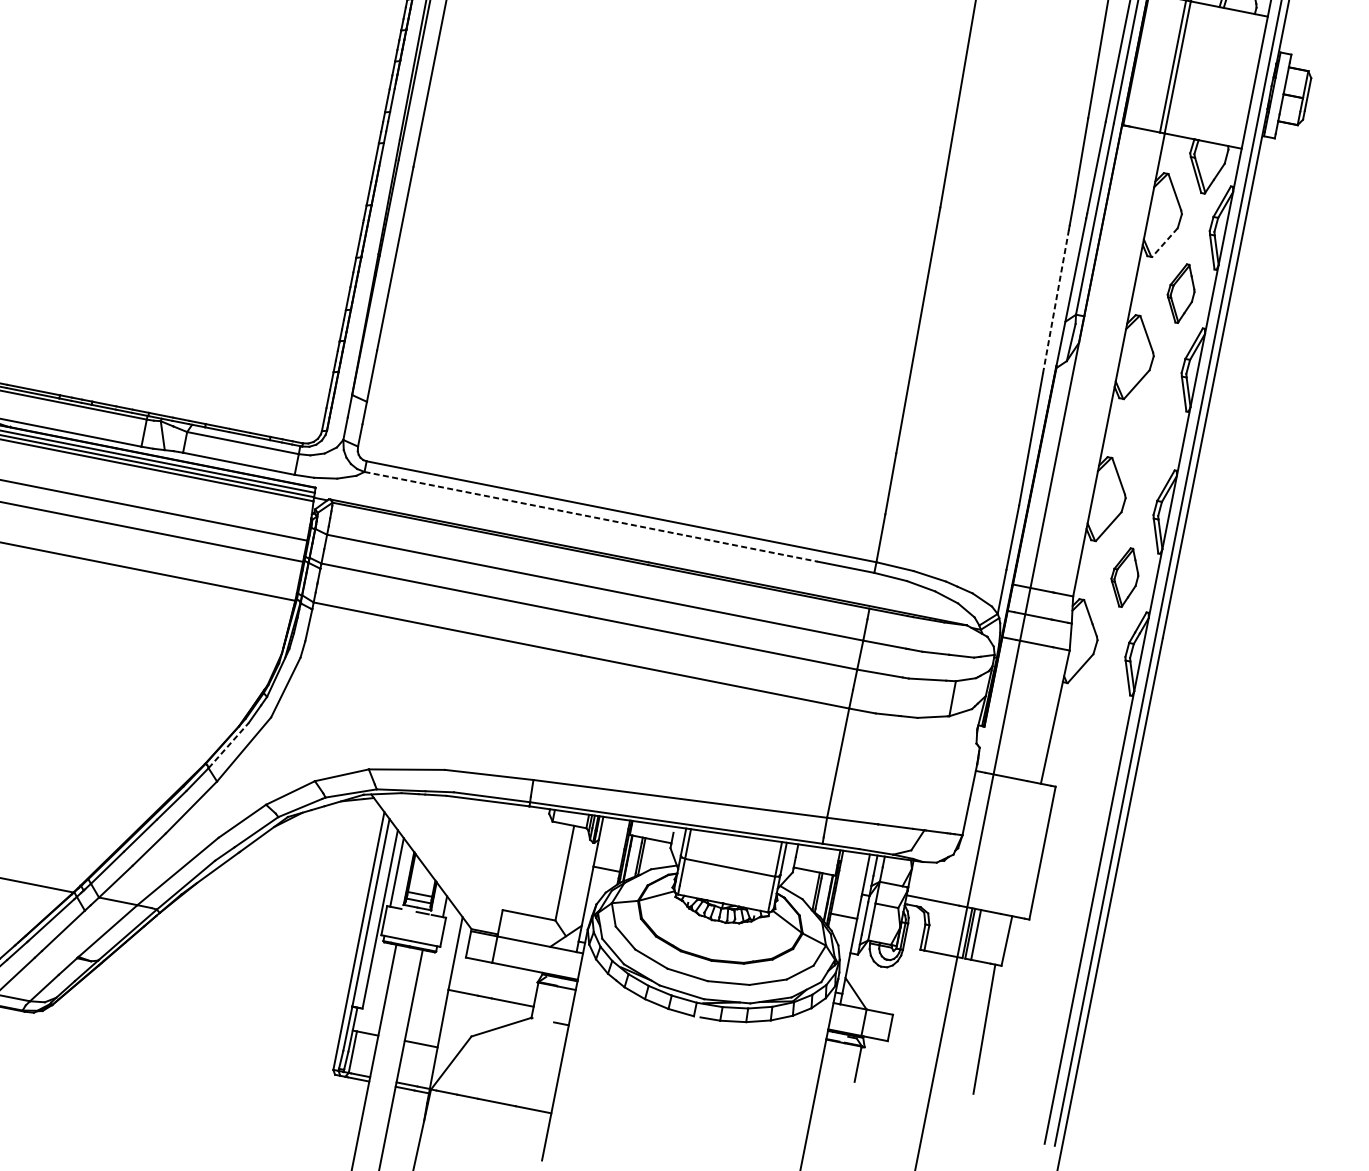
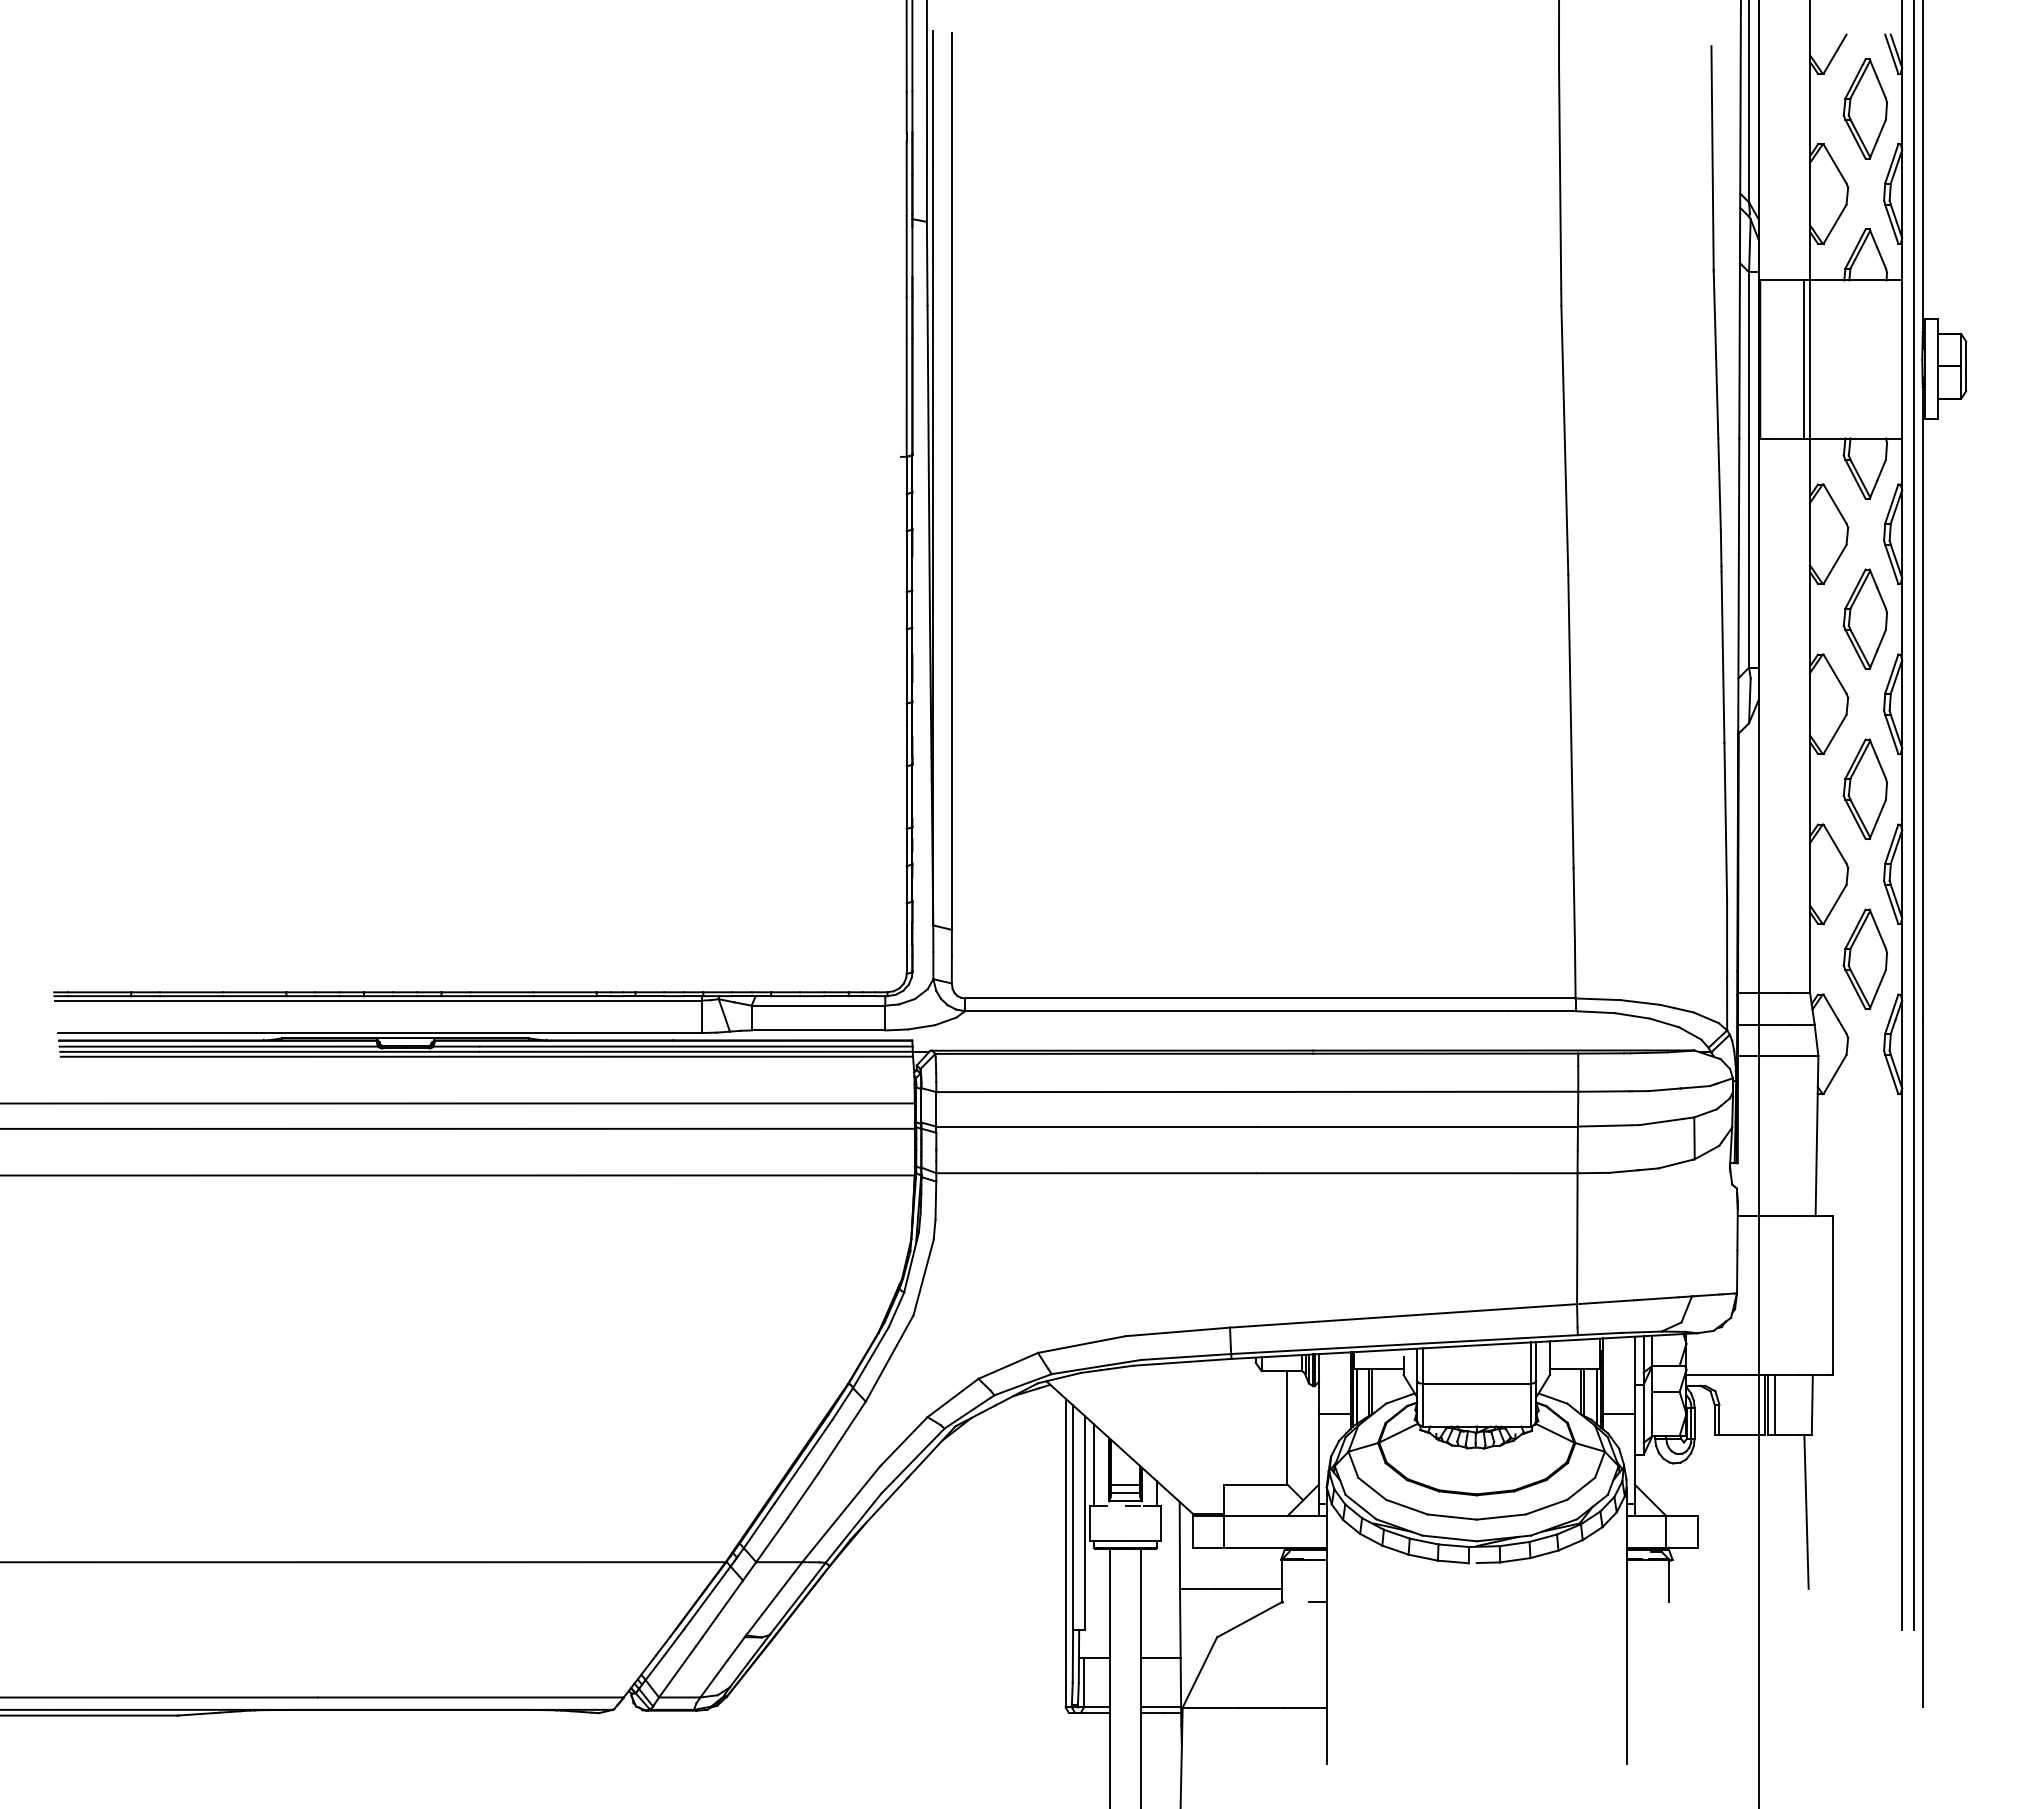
line: (1165, 242) -> (1835, 564), dashed -> solid
part: (1180, 292) -> (1864, 618), size x1.43
line: (1055, 301) -> (1722, 657), dashed -> solid
part: (1152, 434) -> (1864, 788), added
line: (591, 517) -> (1236, 1011), dashed -> solid
part: (1124, 576) -> (1864, 958), size x1.43
line: (228, 745) -> (870, 1357), dashed -> solid

